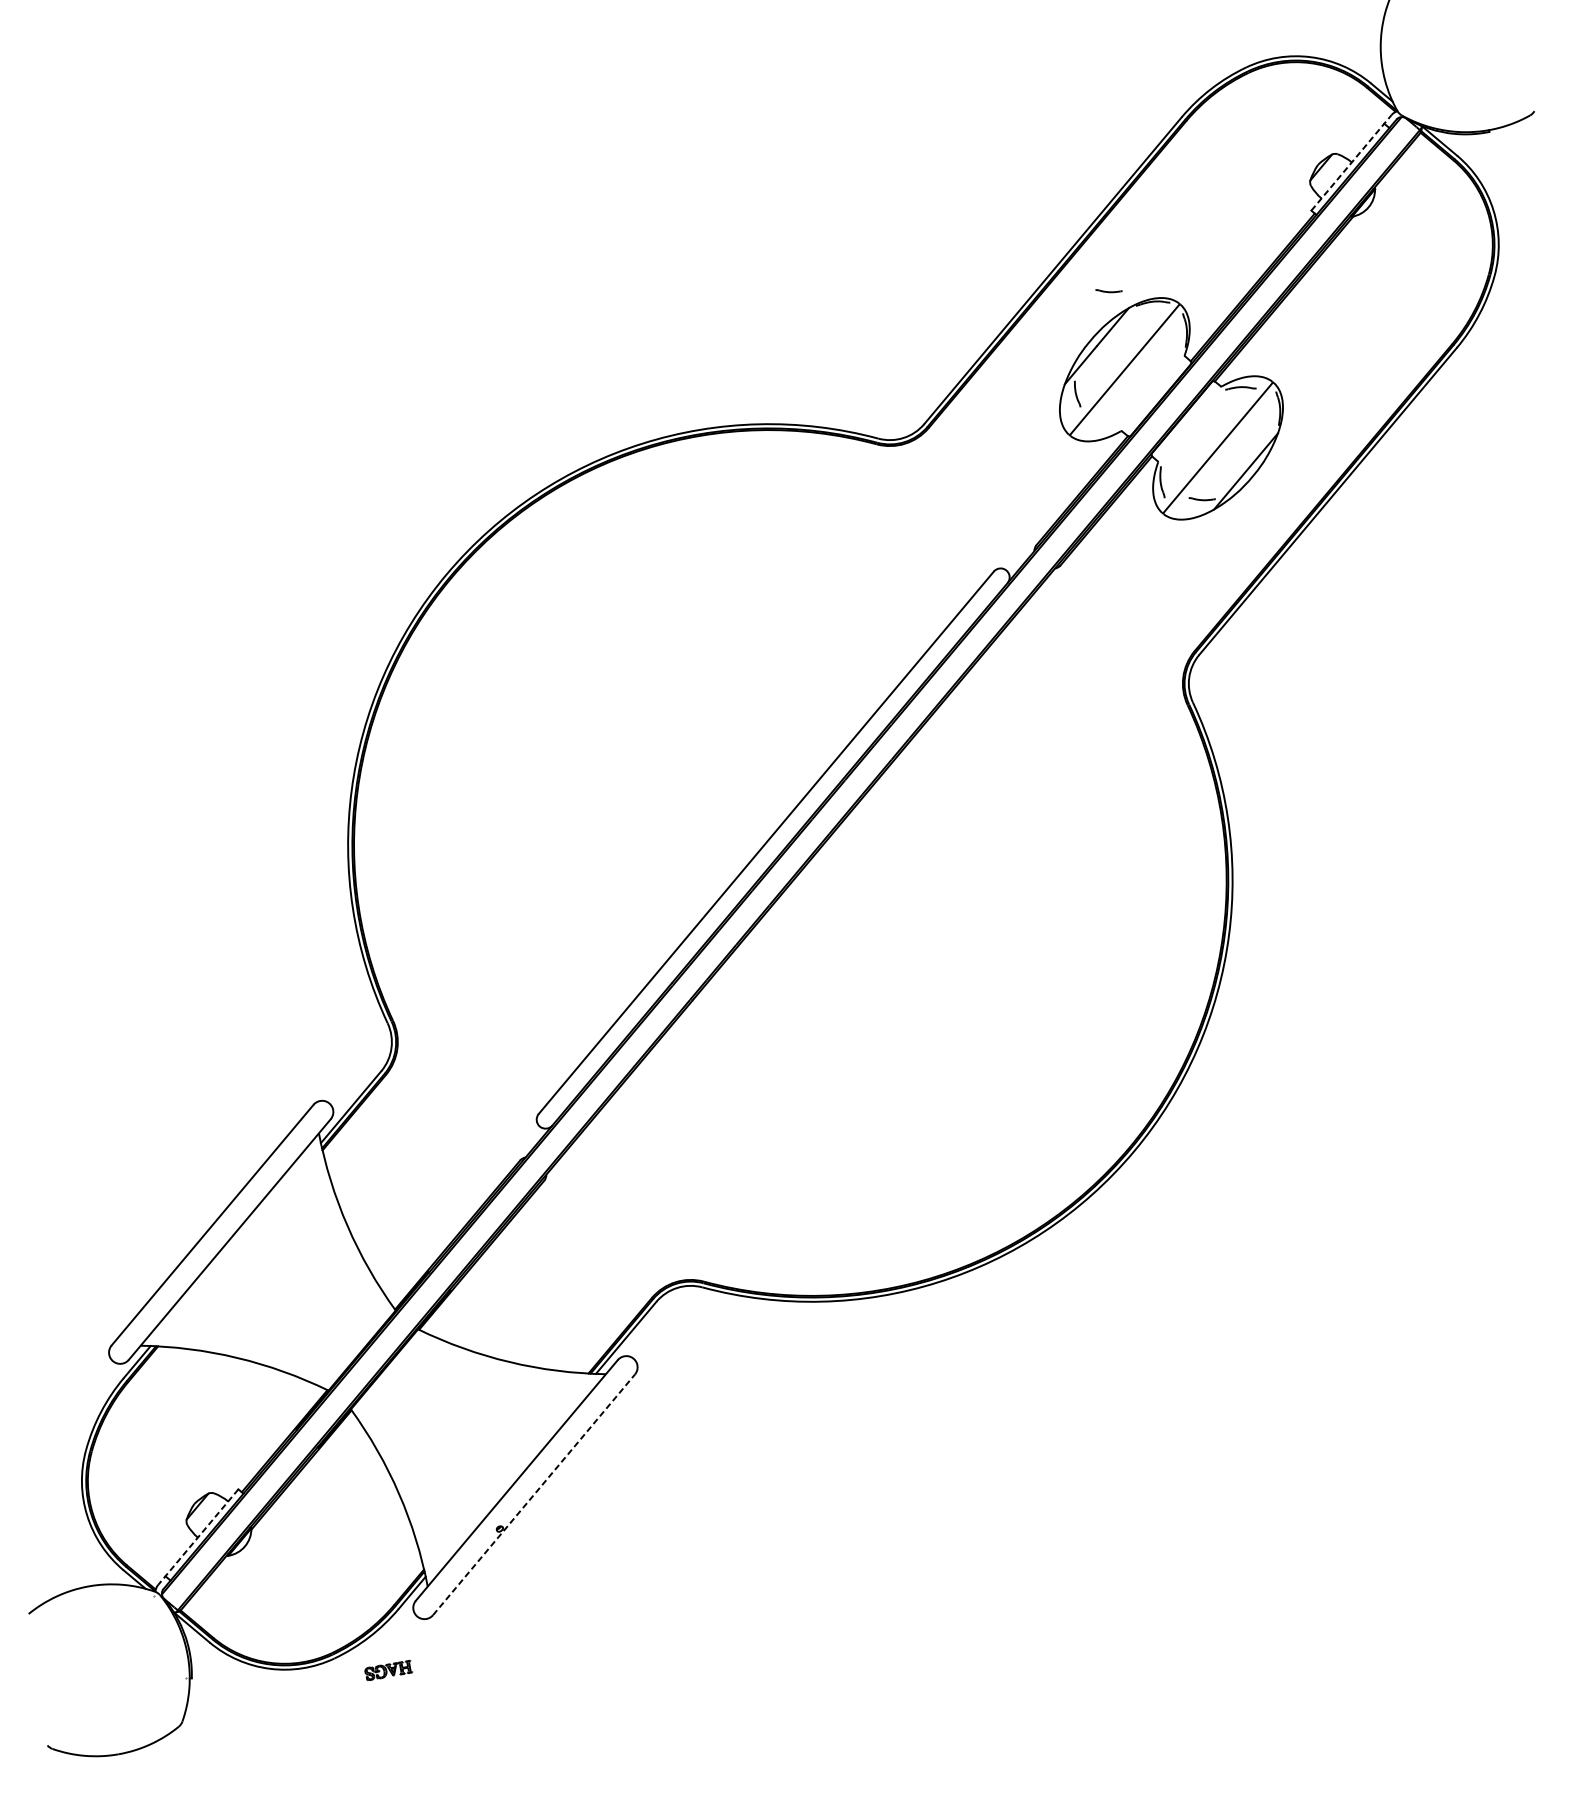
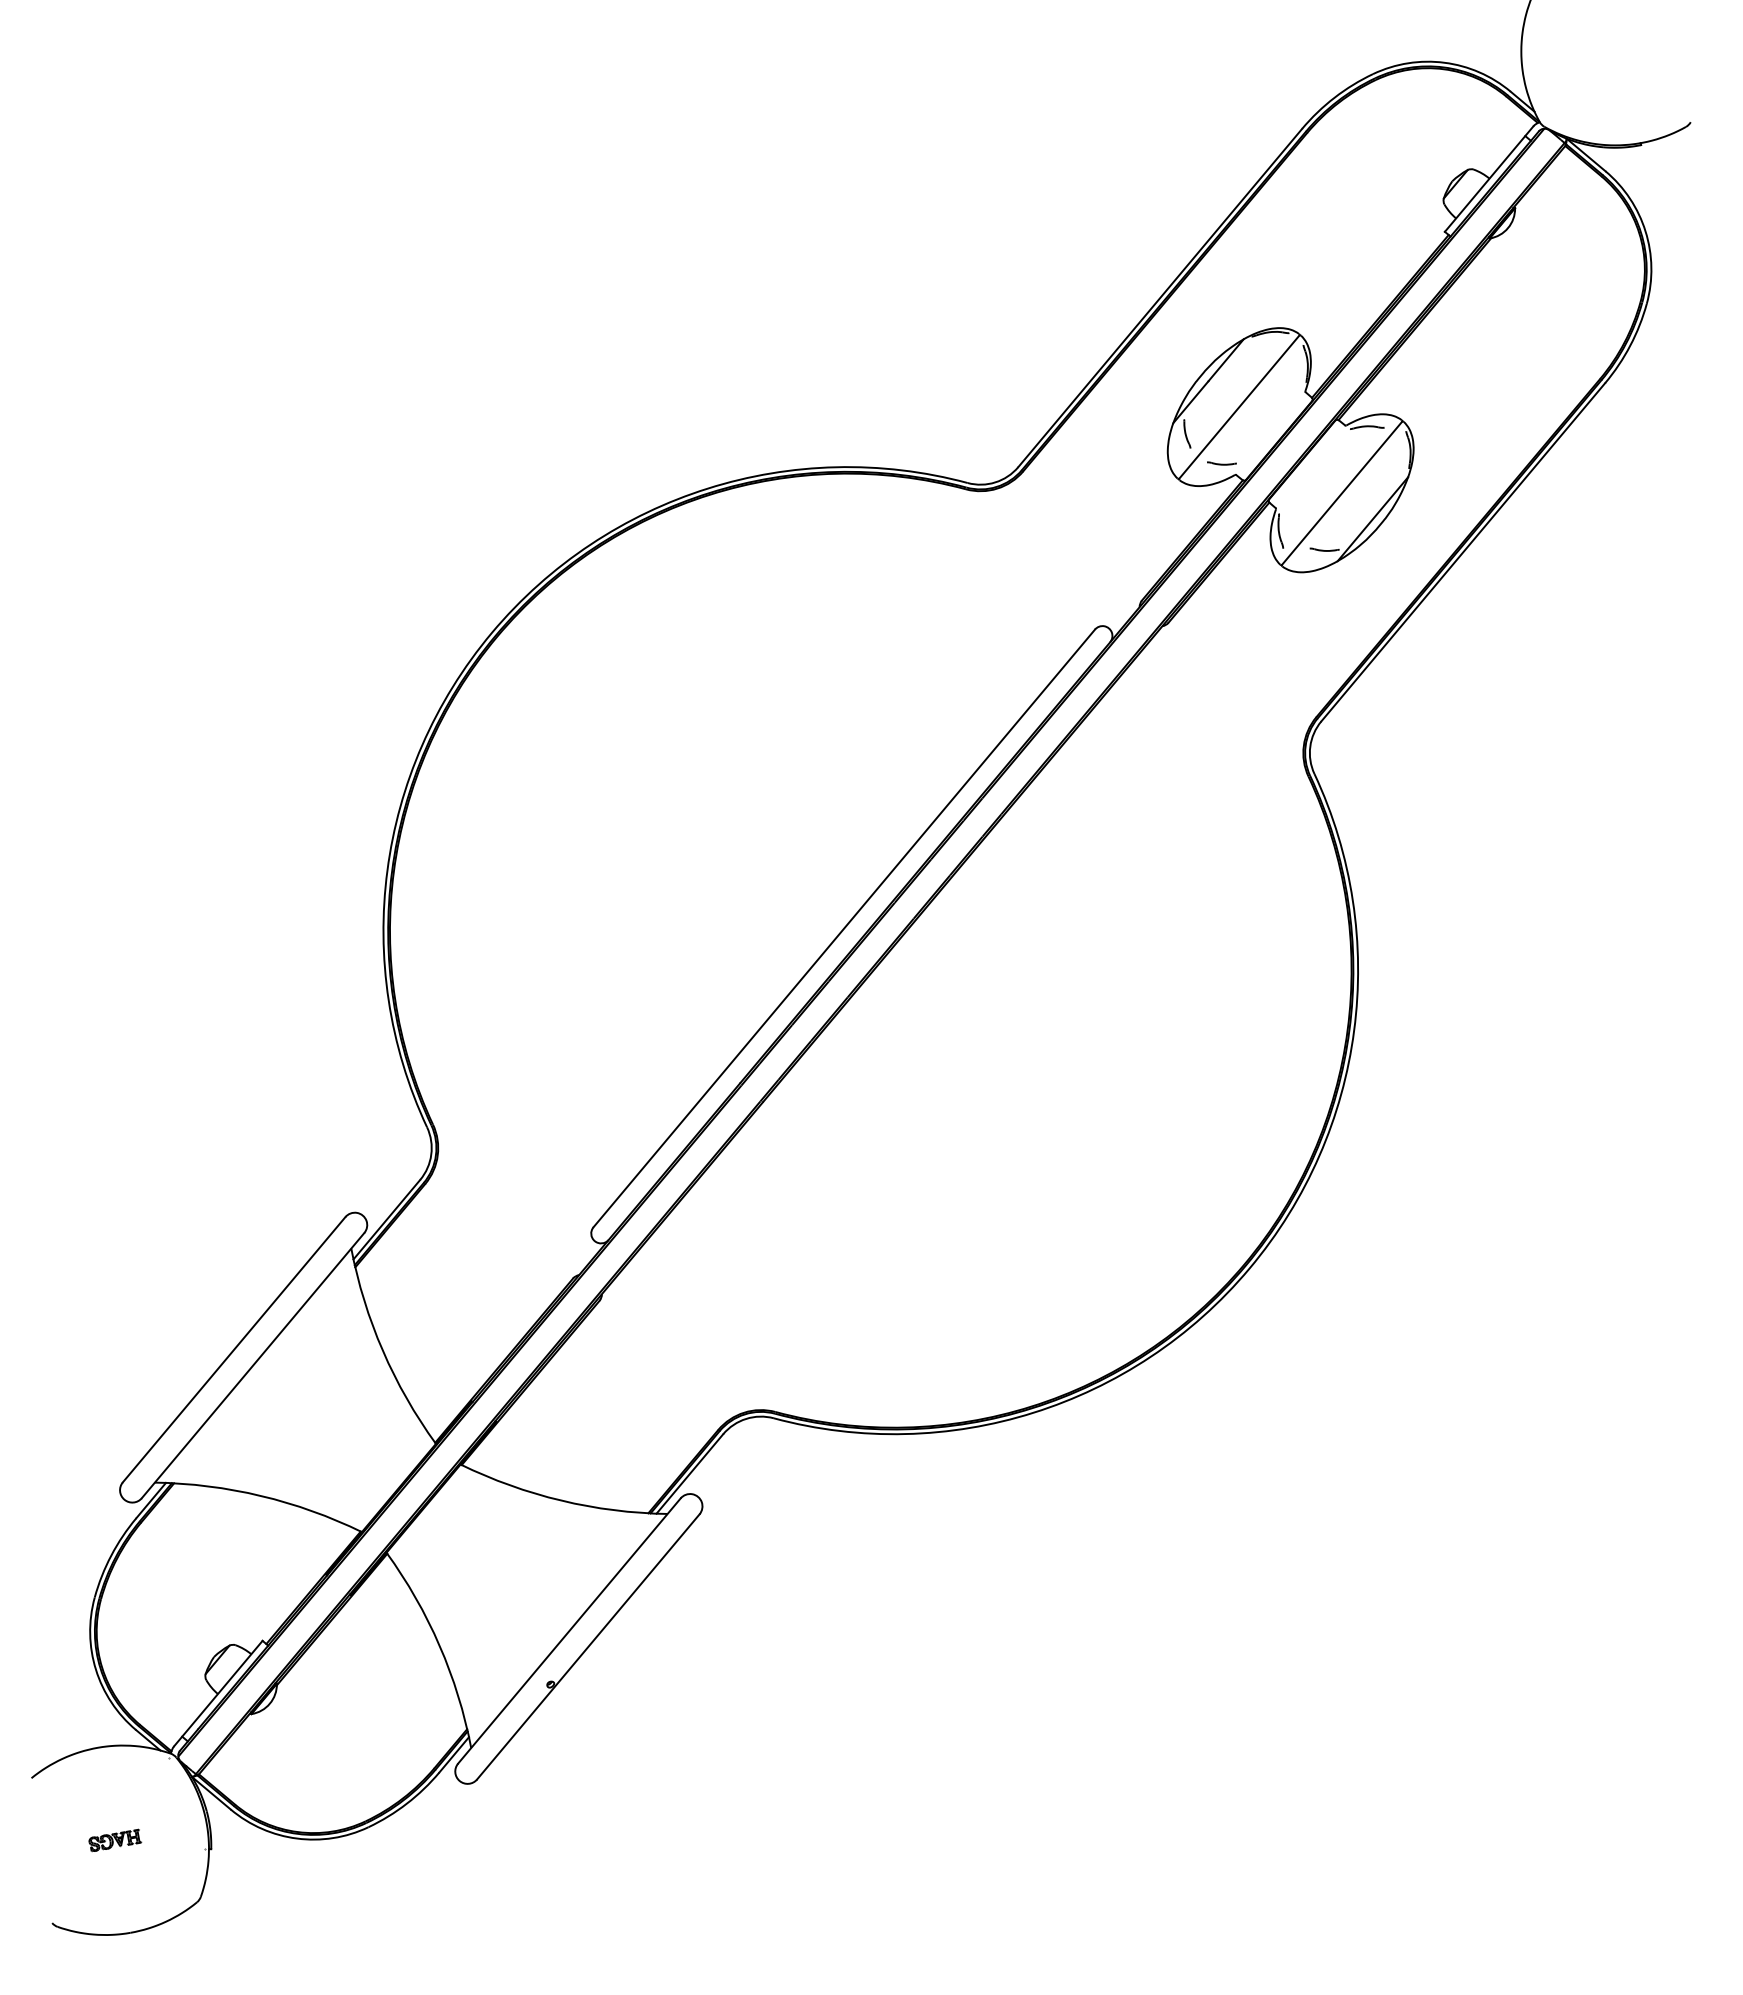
line: (1351, 163) -> (1489, 179), dashed -> solid
part: (1108, 291) -> (1221, 463), moved
line: (534, 1494) -> (588, 1646), dashed -> solid
line: (198, 1537) -> (218, 1693), dashed -> solid
part: (388, 1670) -> (115, 1840), moved

